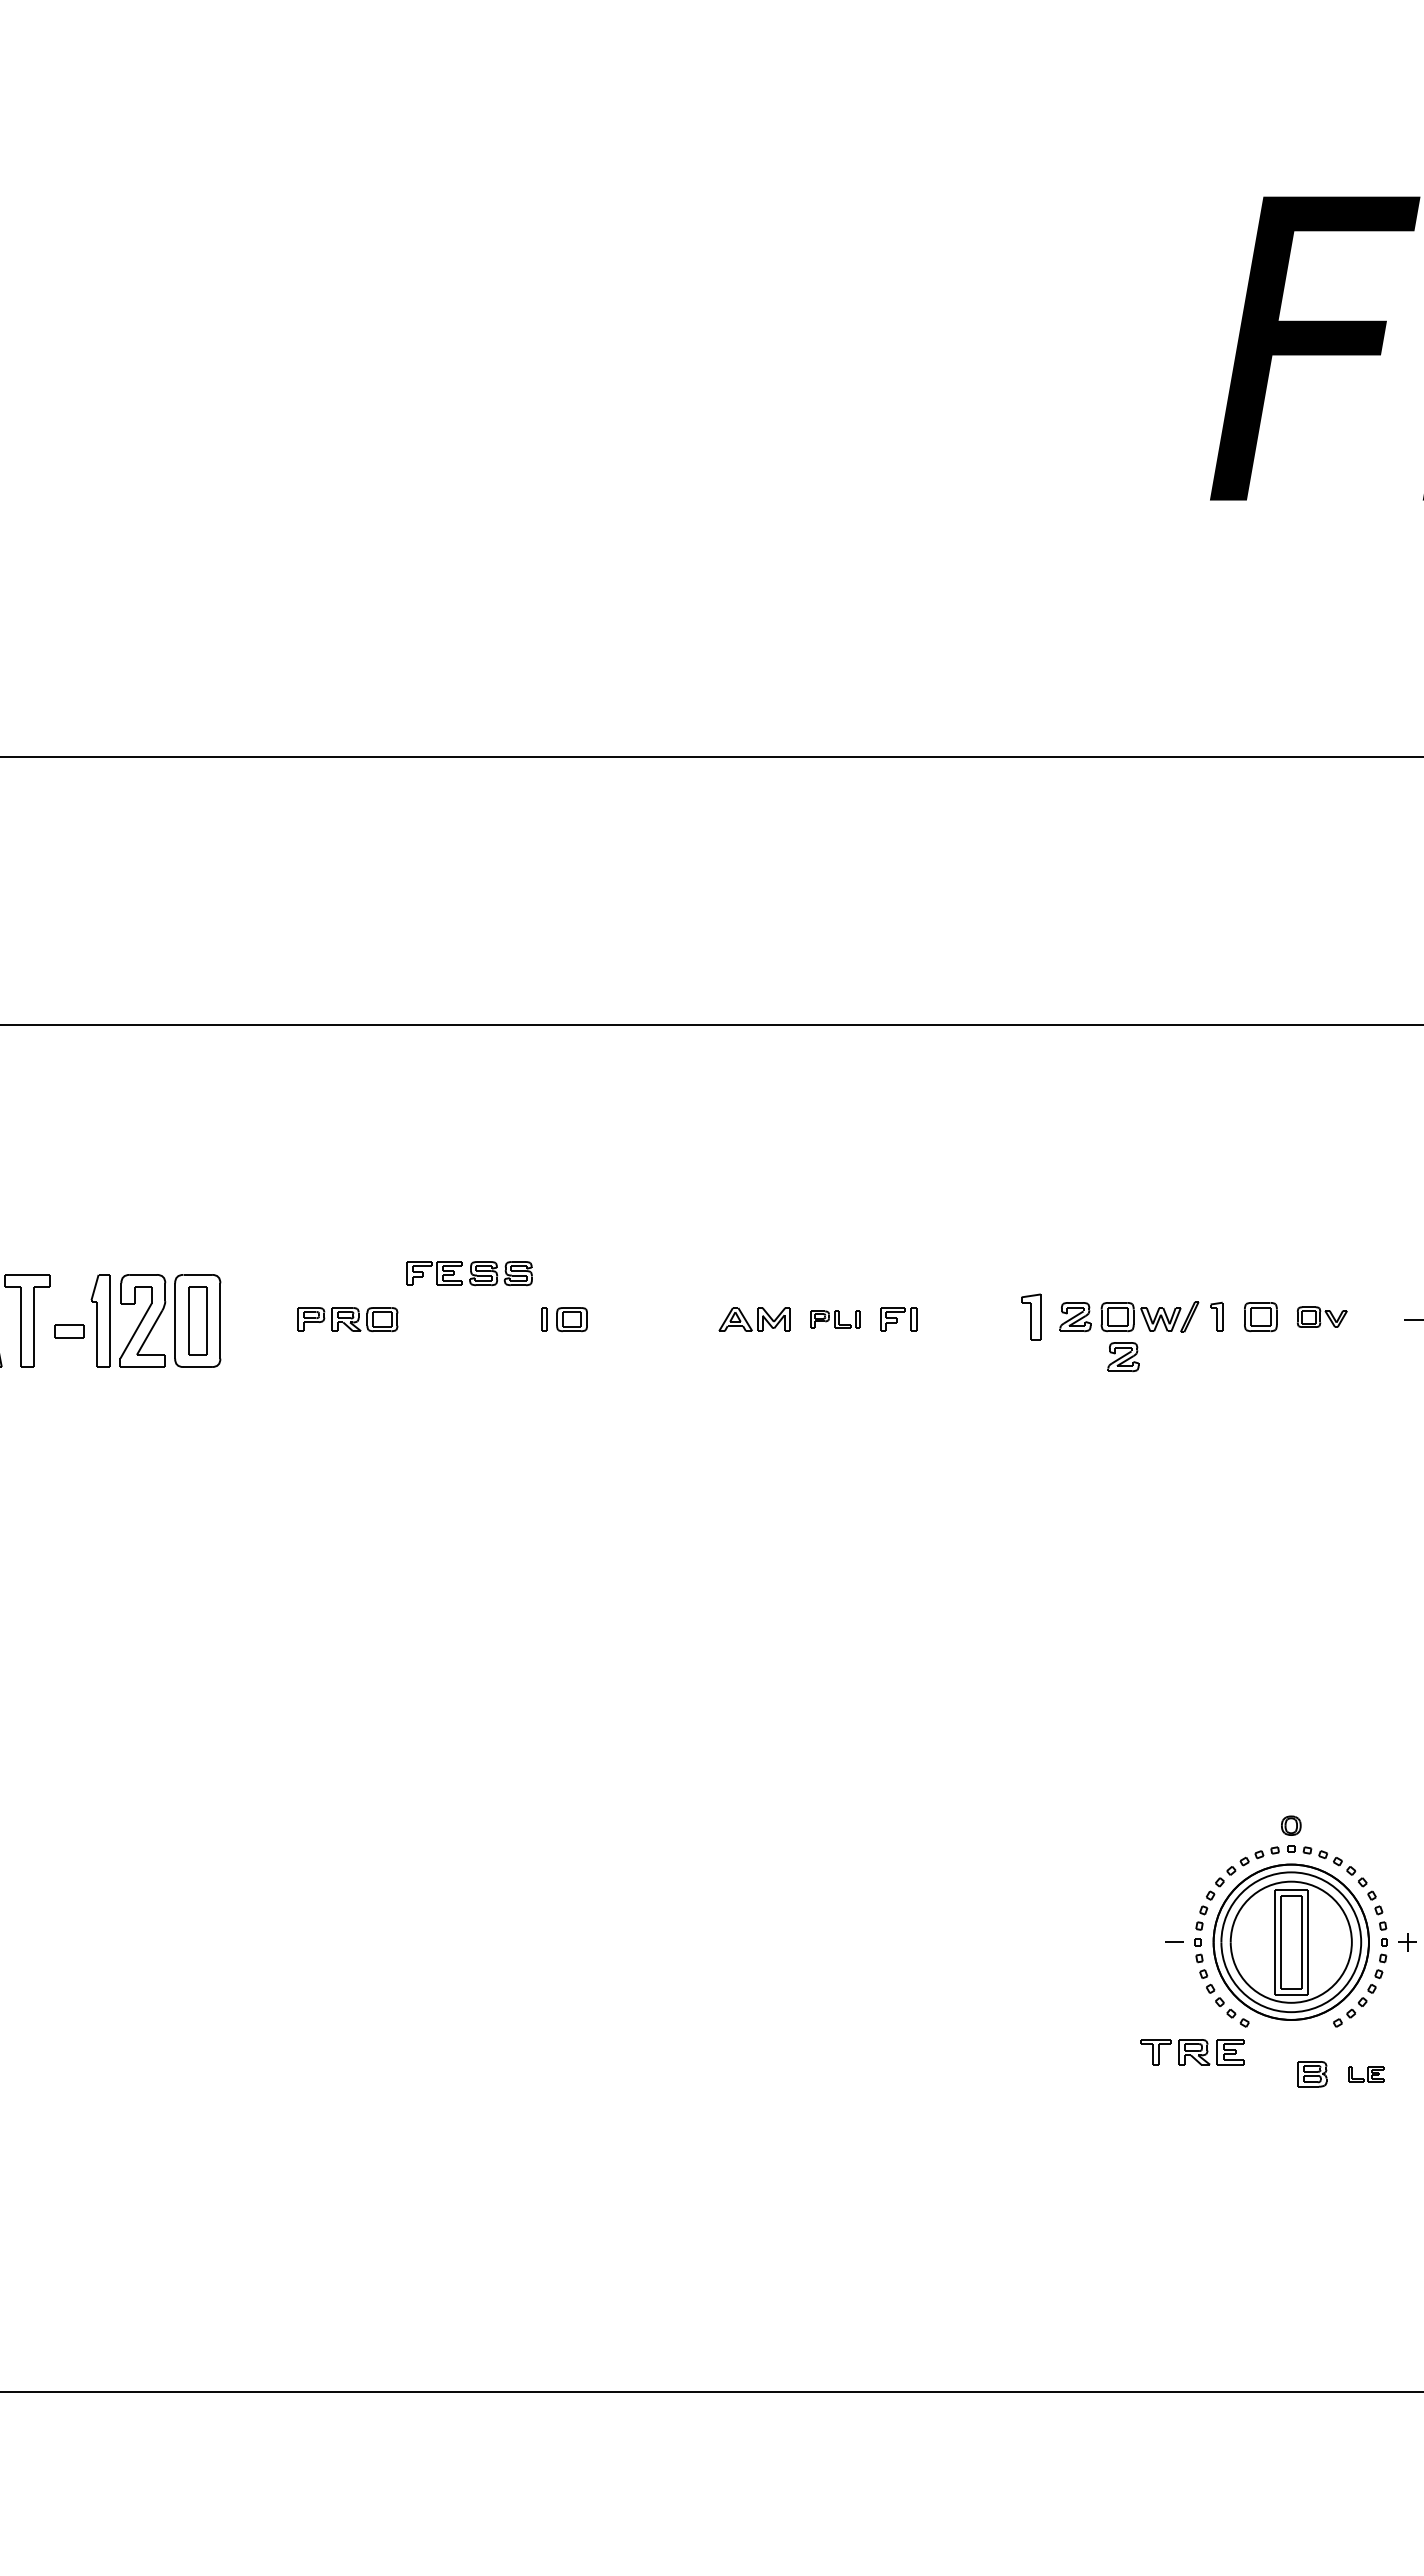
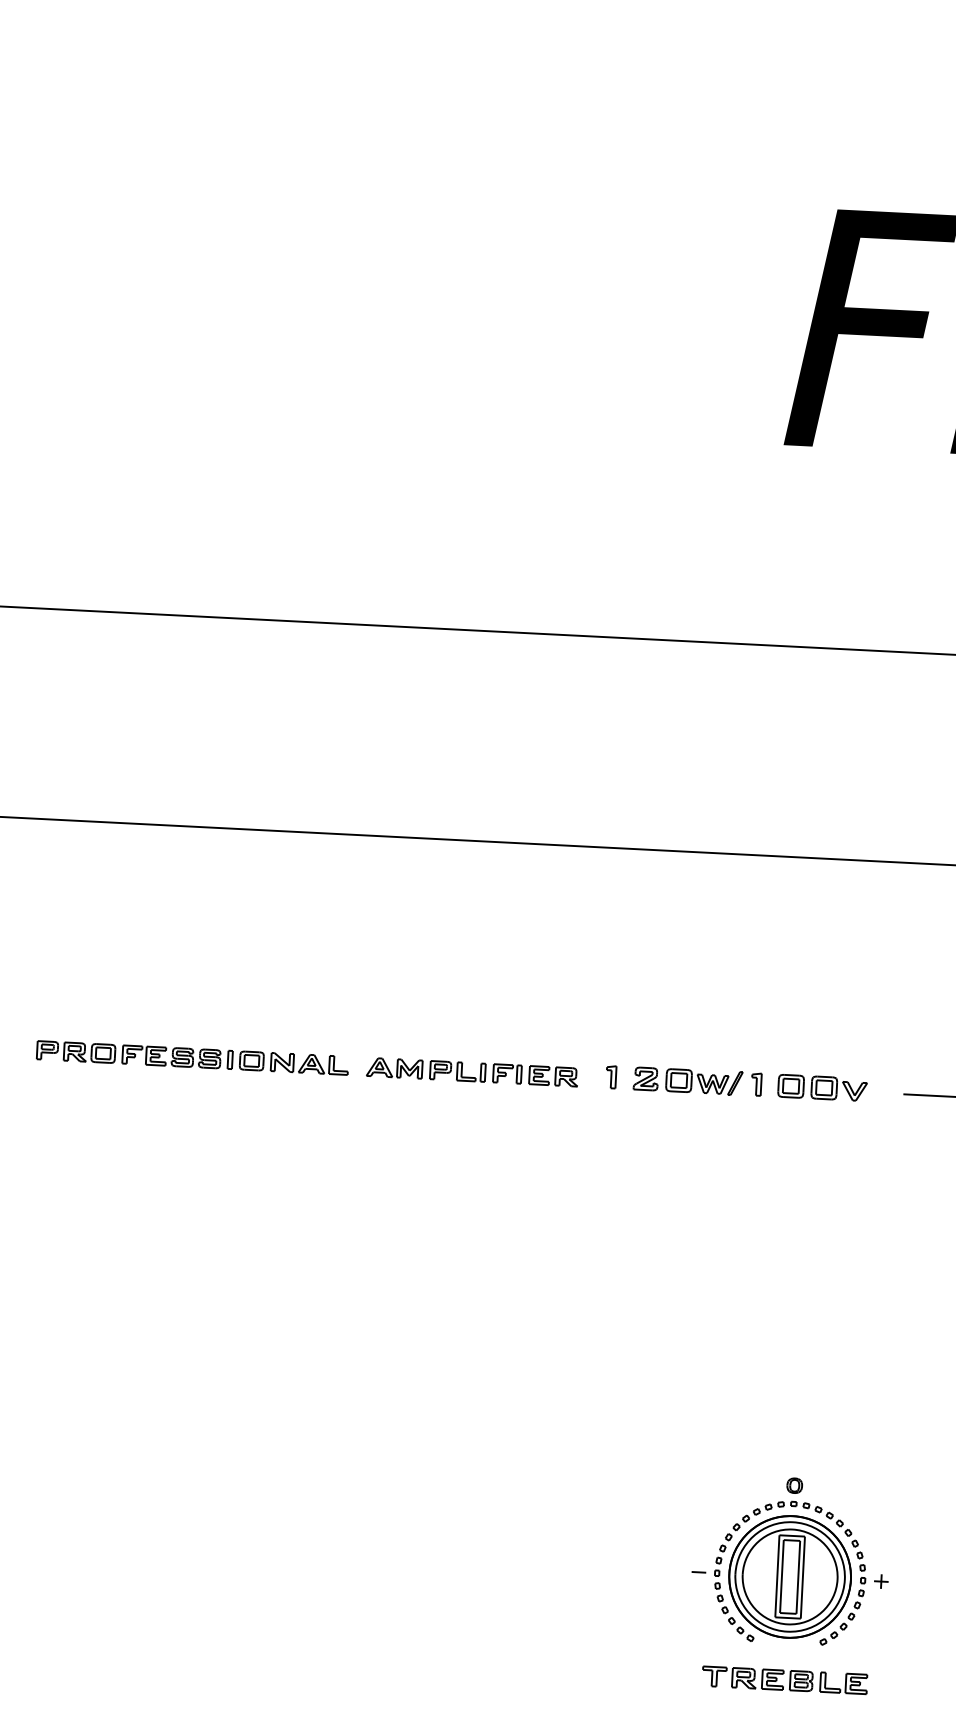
part: (469, 1273) -> (171, 1056), moved
part: (1030, 1316) -> (610, 1076), size x0.62
part: (1322, 1317) -> (839, 1089), size x1.43
part: (645, 1319) -> (309, 1063), added
part: (834, 1319) -> (457, 1071), size x1.43
part: (957, 1319) -> (553, 1076), added
part: (1123, 1356) -> (682, 1111), removed
part: (1192, 2052) -> (742, 1678), moved
part: (1366, 2074) -> (843, 1683), size x1.67

